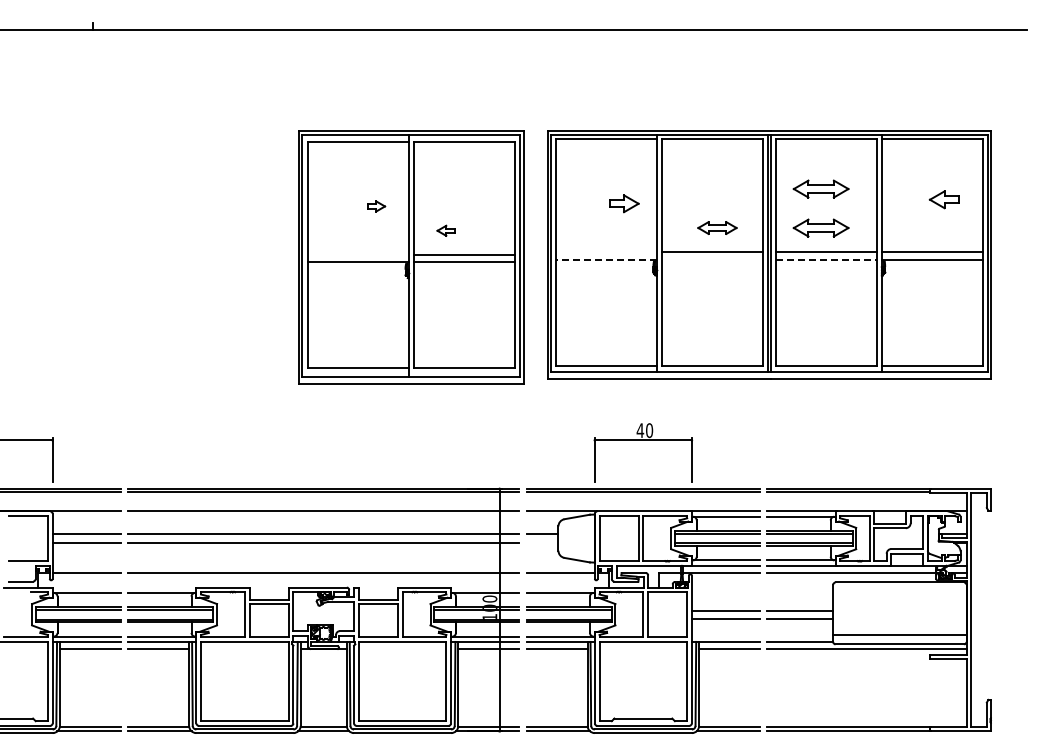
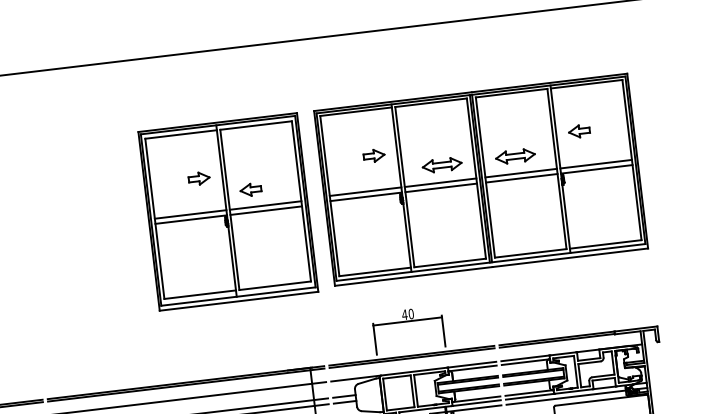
part: (820, 188) -> (511, 128), removed
part: (943, 199) -> (578, 131), moved
part: (376, 206) -> (199, 178), size x1.67
part: (717, 227) -> (442, 164), size x1.43
part: (445, 230) -> (250, 189), size x1.67
line: (605, 252) -> (365, 191), added
line: (357, 254) -> (190, 214), added
line: (606, 259) -> (366, 196), dashed -> solid
line: (711, 259) -> (440, 187), added
line: (826, 259) -> (521, 178), dashed -> solid
line: (542, 542) -> (345, 402), added

